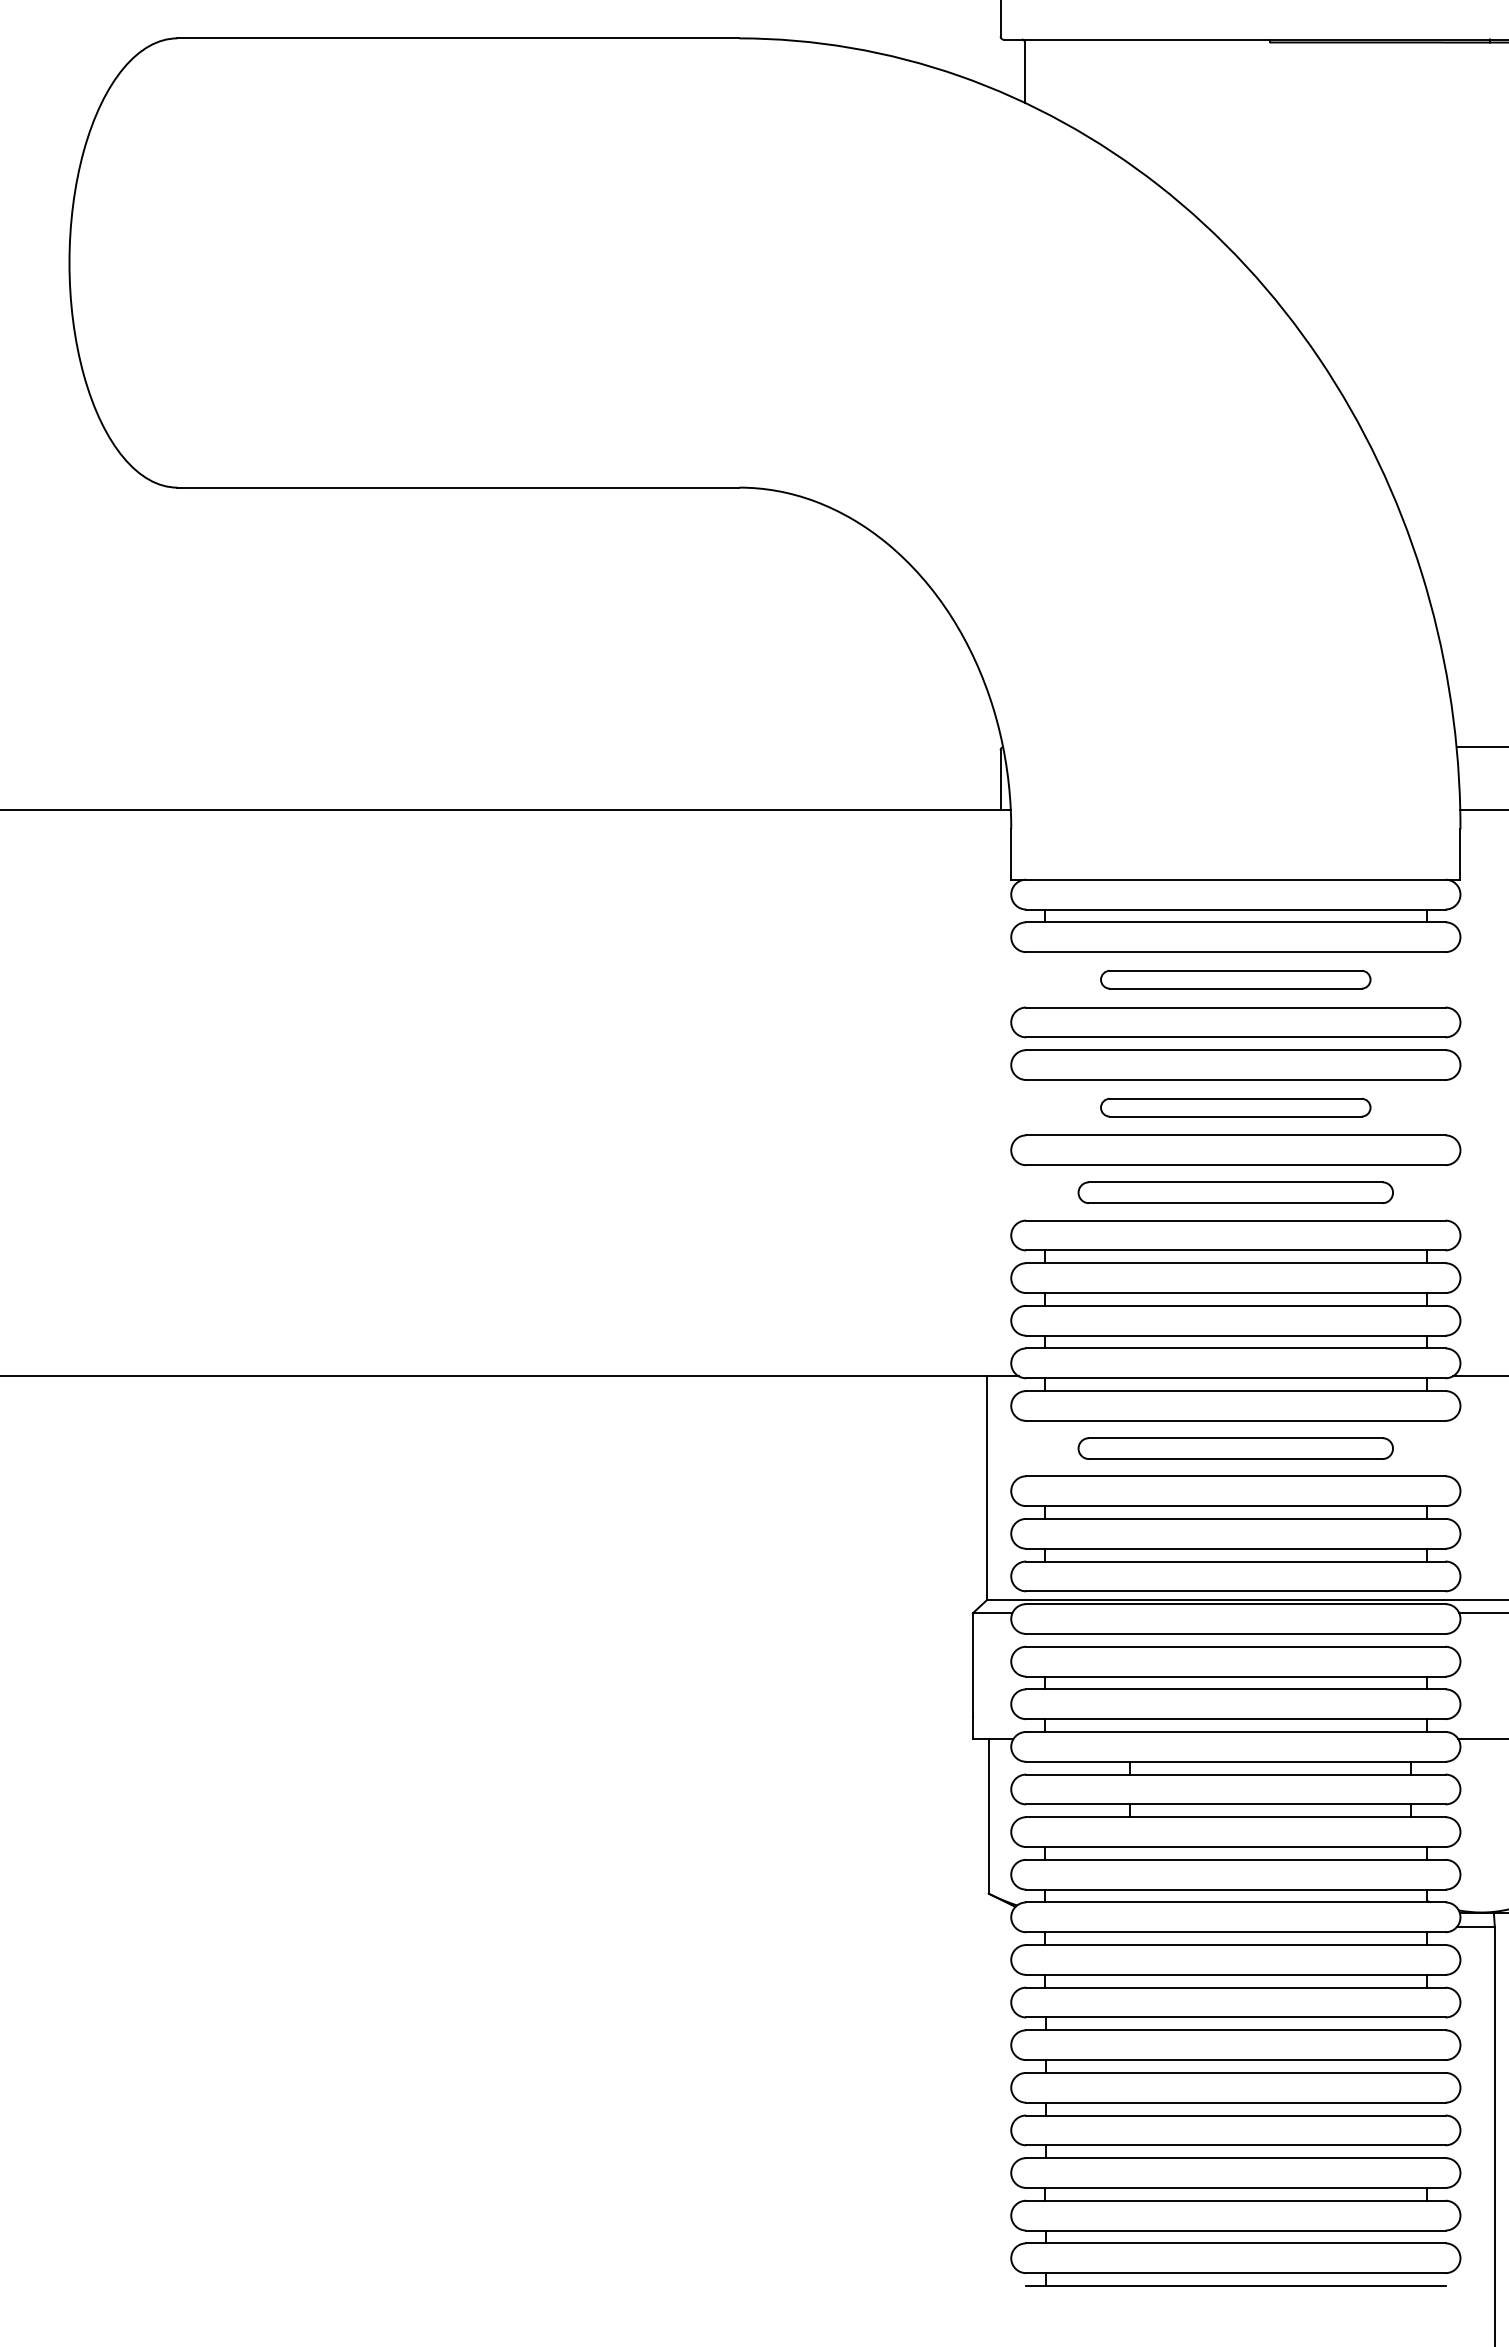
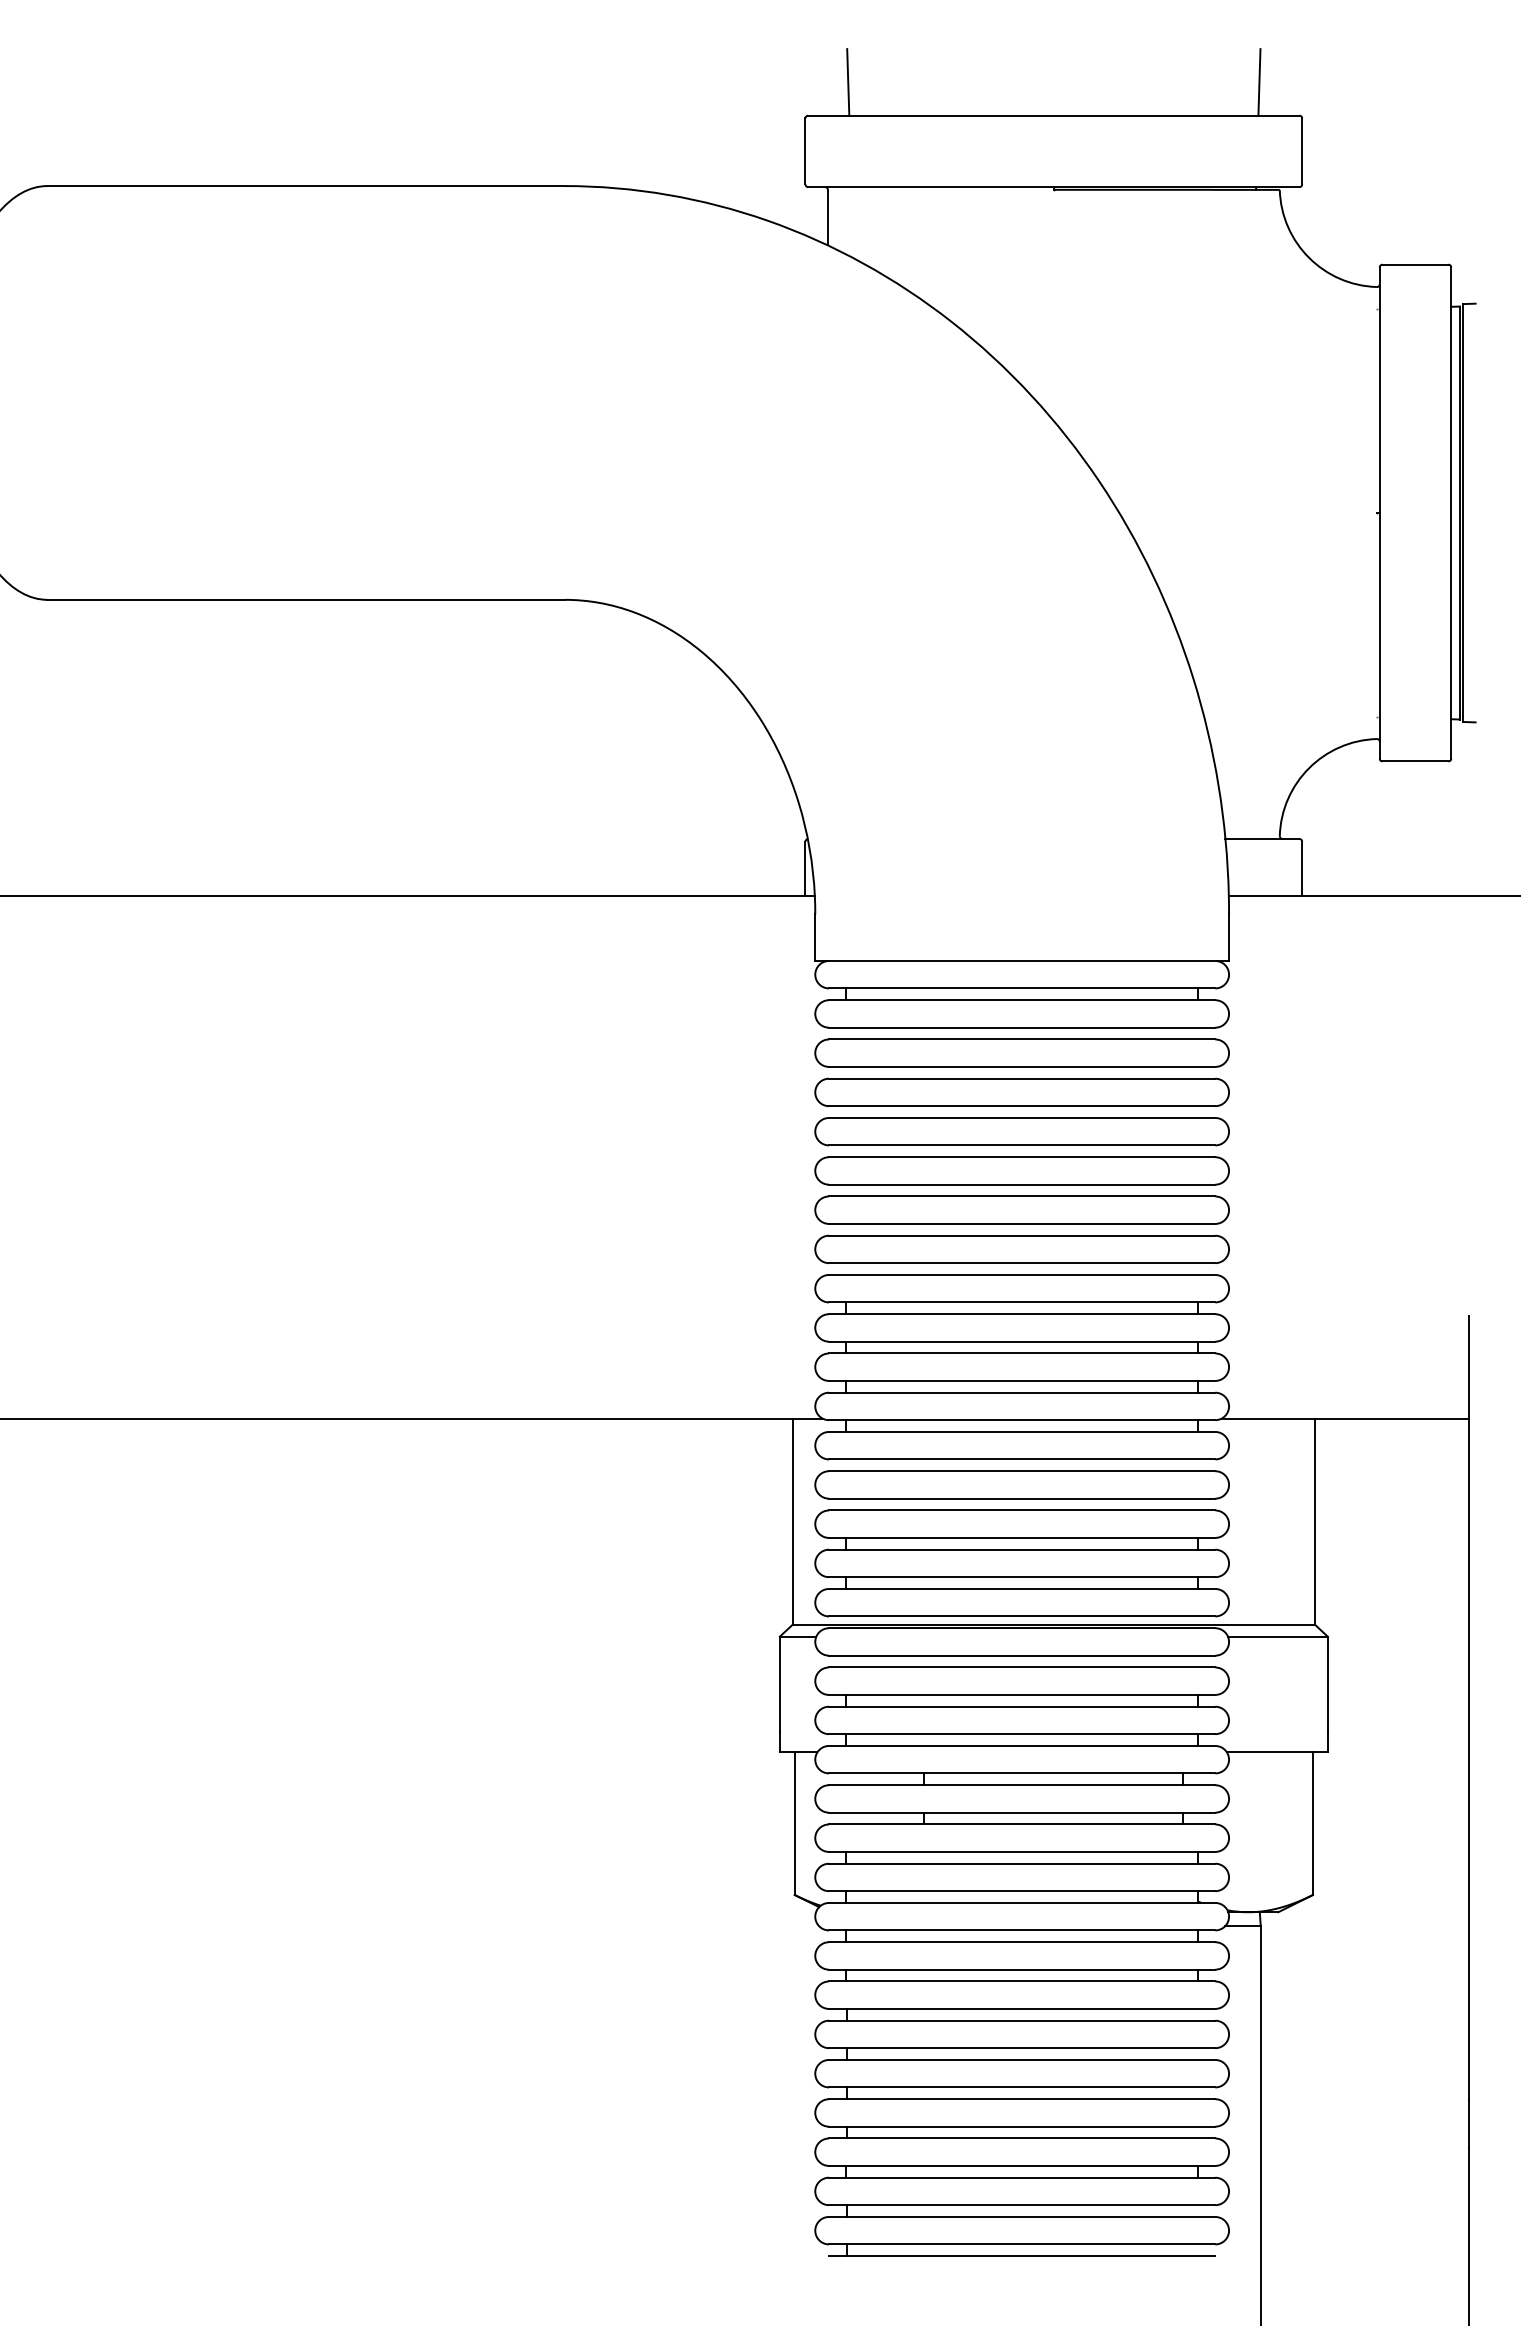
part: (1235, 979) -> (1021, 1052), size x1.67
part: (1235, 1107) -> (1021, 1170), size x1.67
part: (1235, 1191) -> (1021, 1248), size x1.43
part: (1235, 1448) -> (1021, 1484), size x1.43

